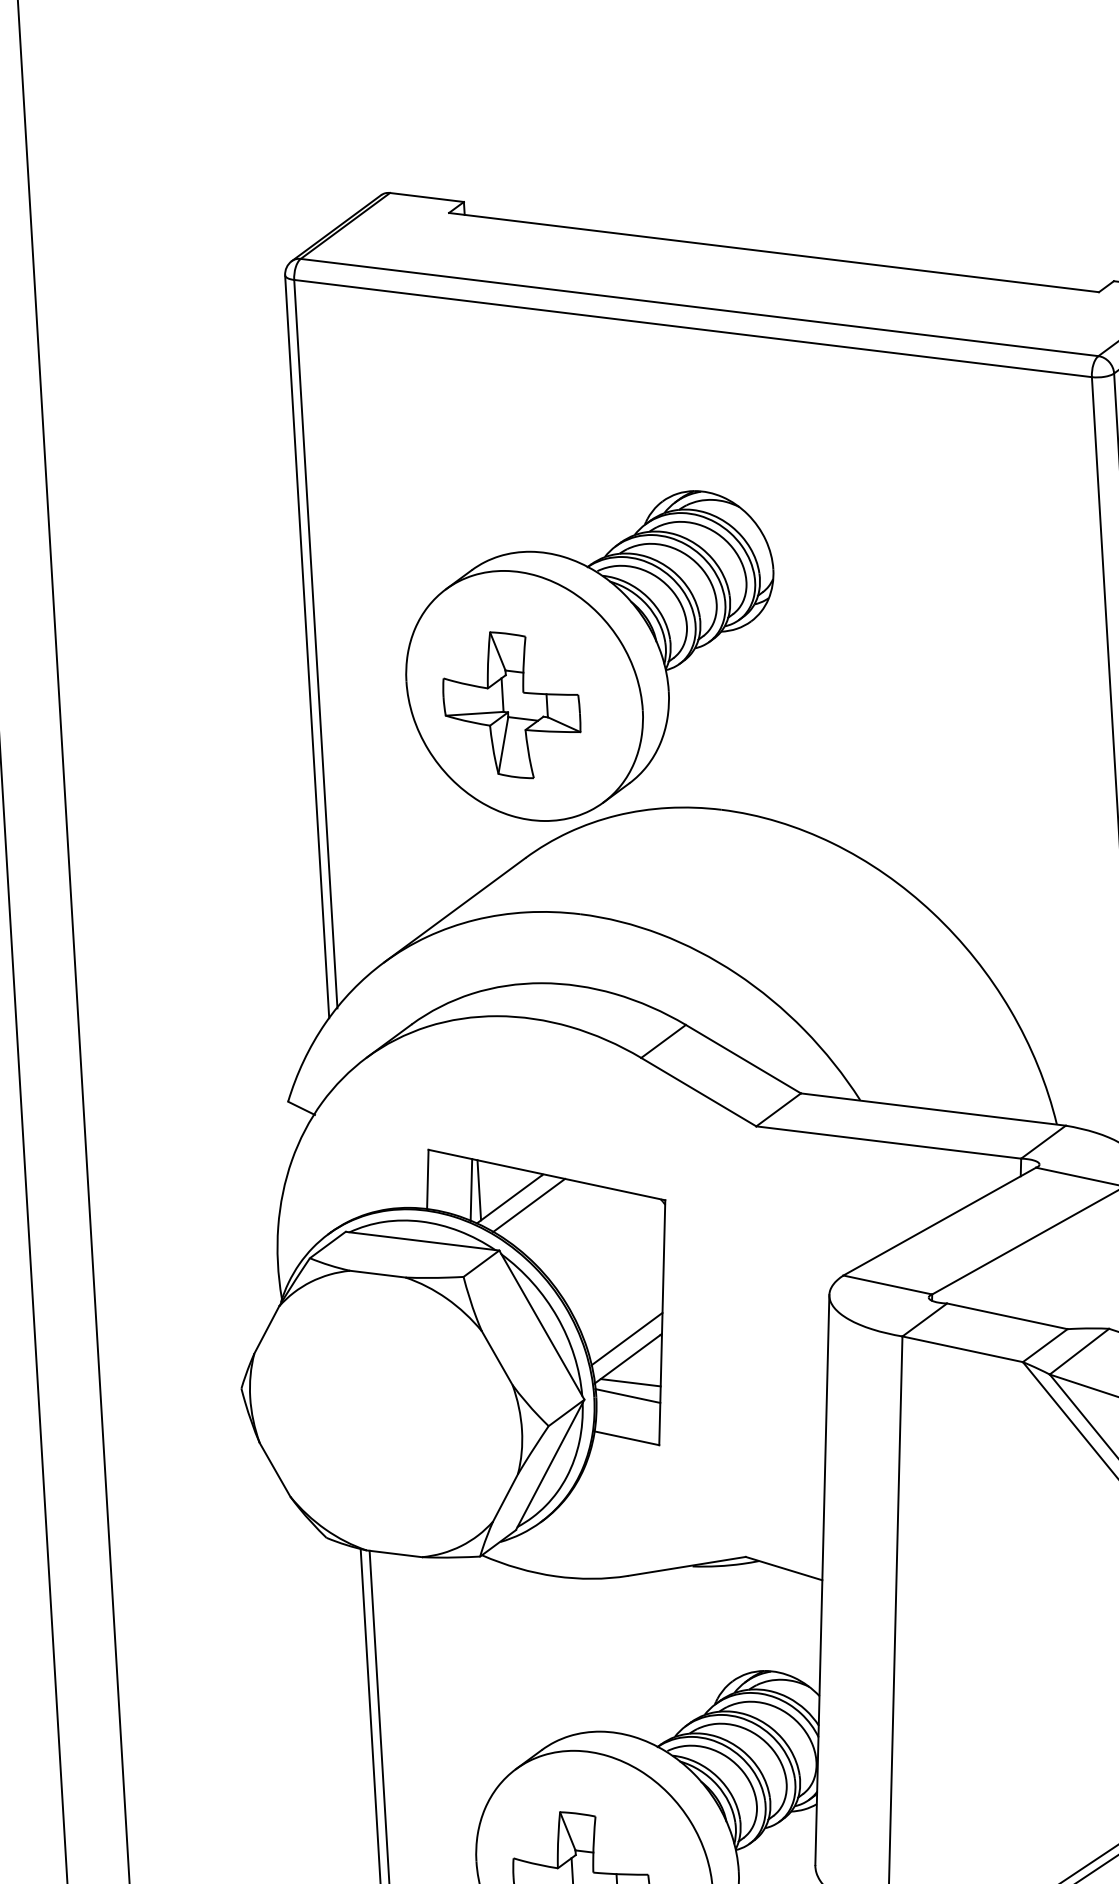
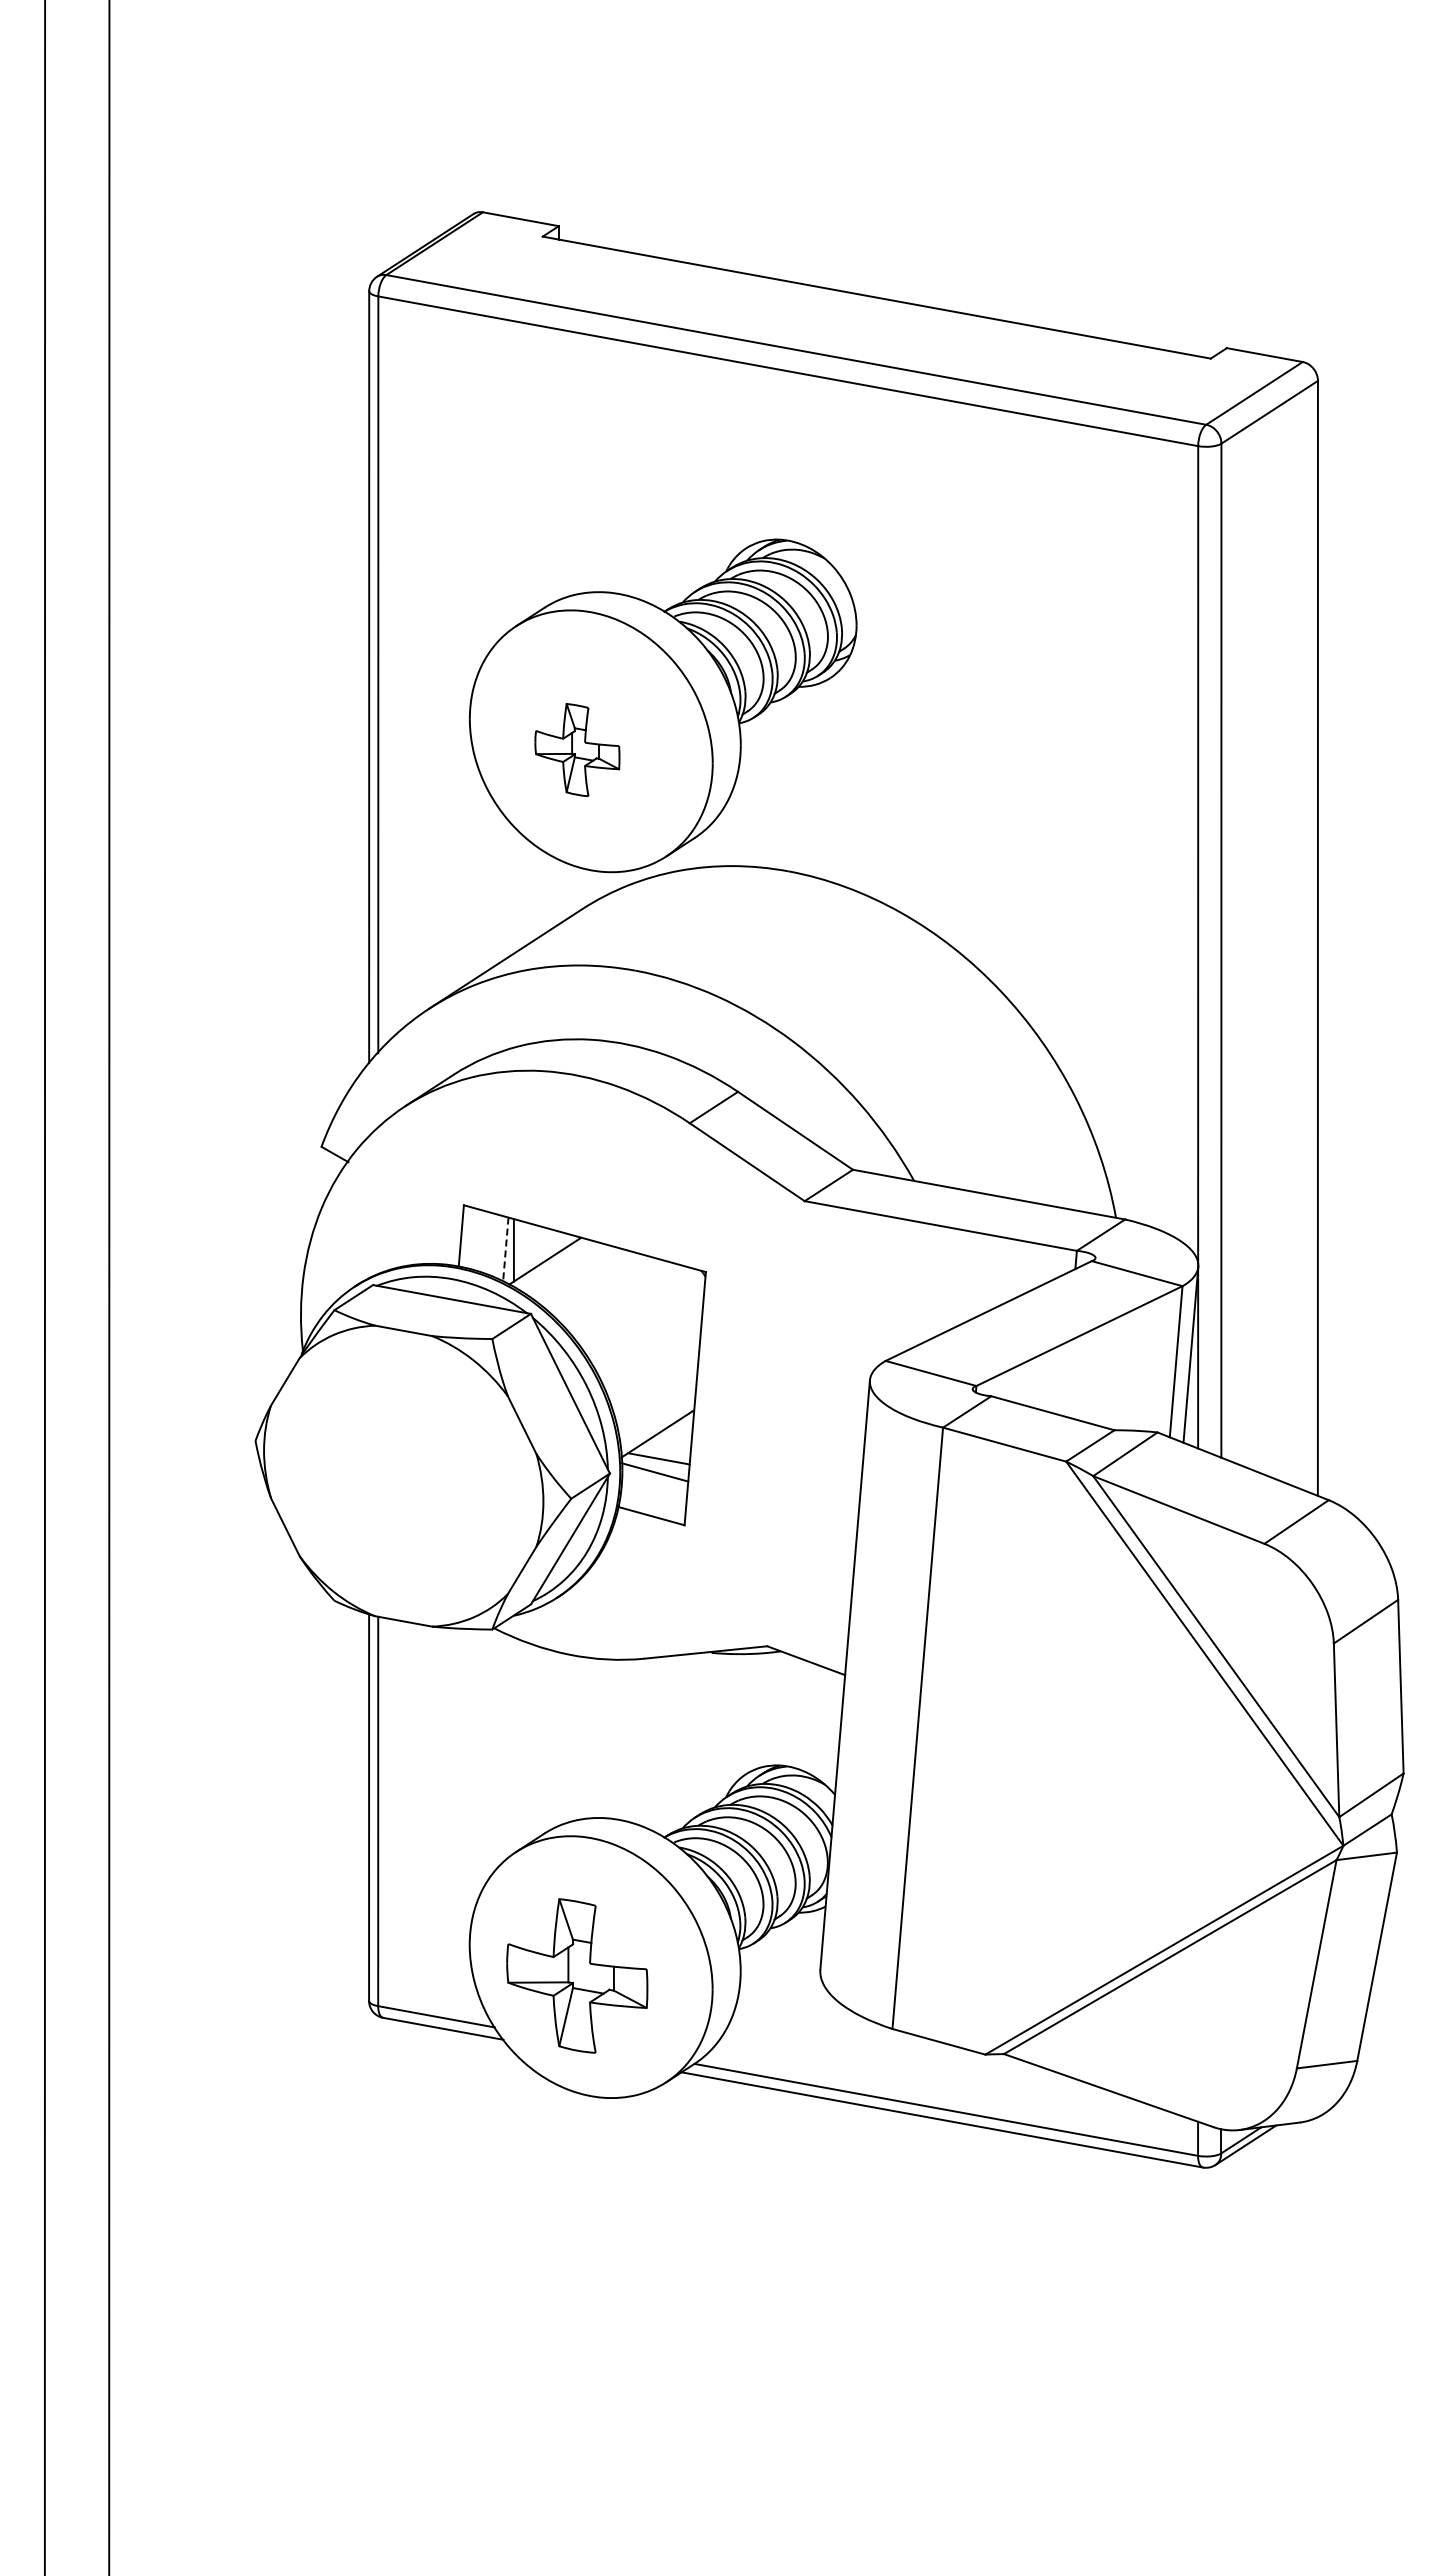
part: (511, 704) -> (577, 749), size x0.6
line: (471, 1190) -> (505, 1250), solid -> dashed
line: (528, 1204) -> (564, 1268), removed
line: (626, 1339) -> (657, 1413), removed

